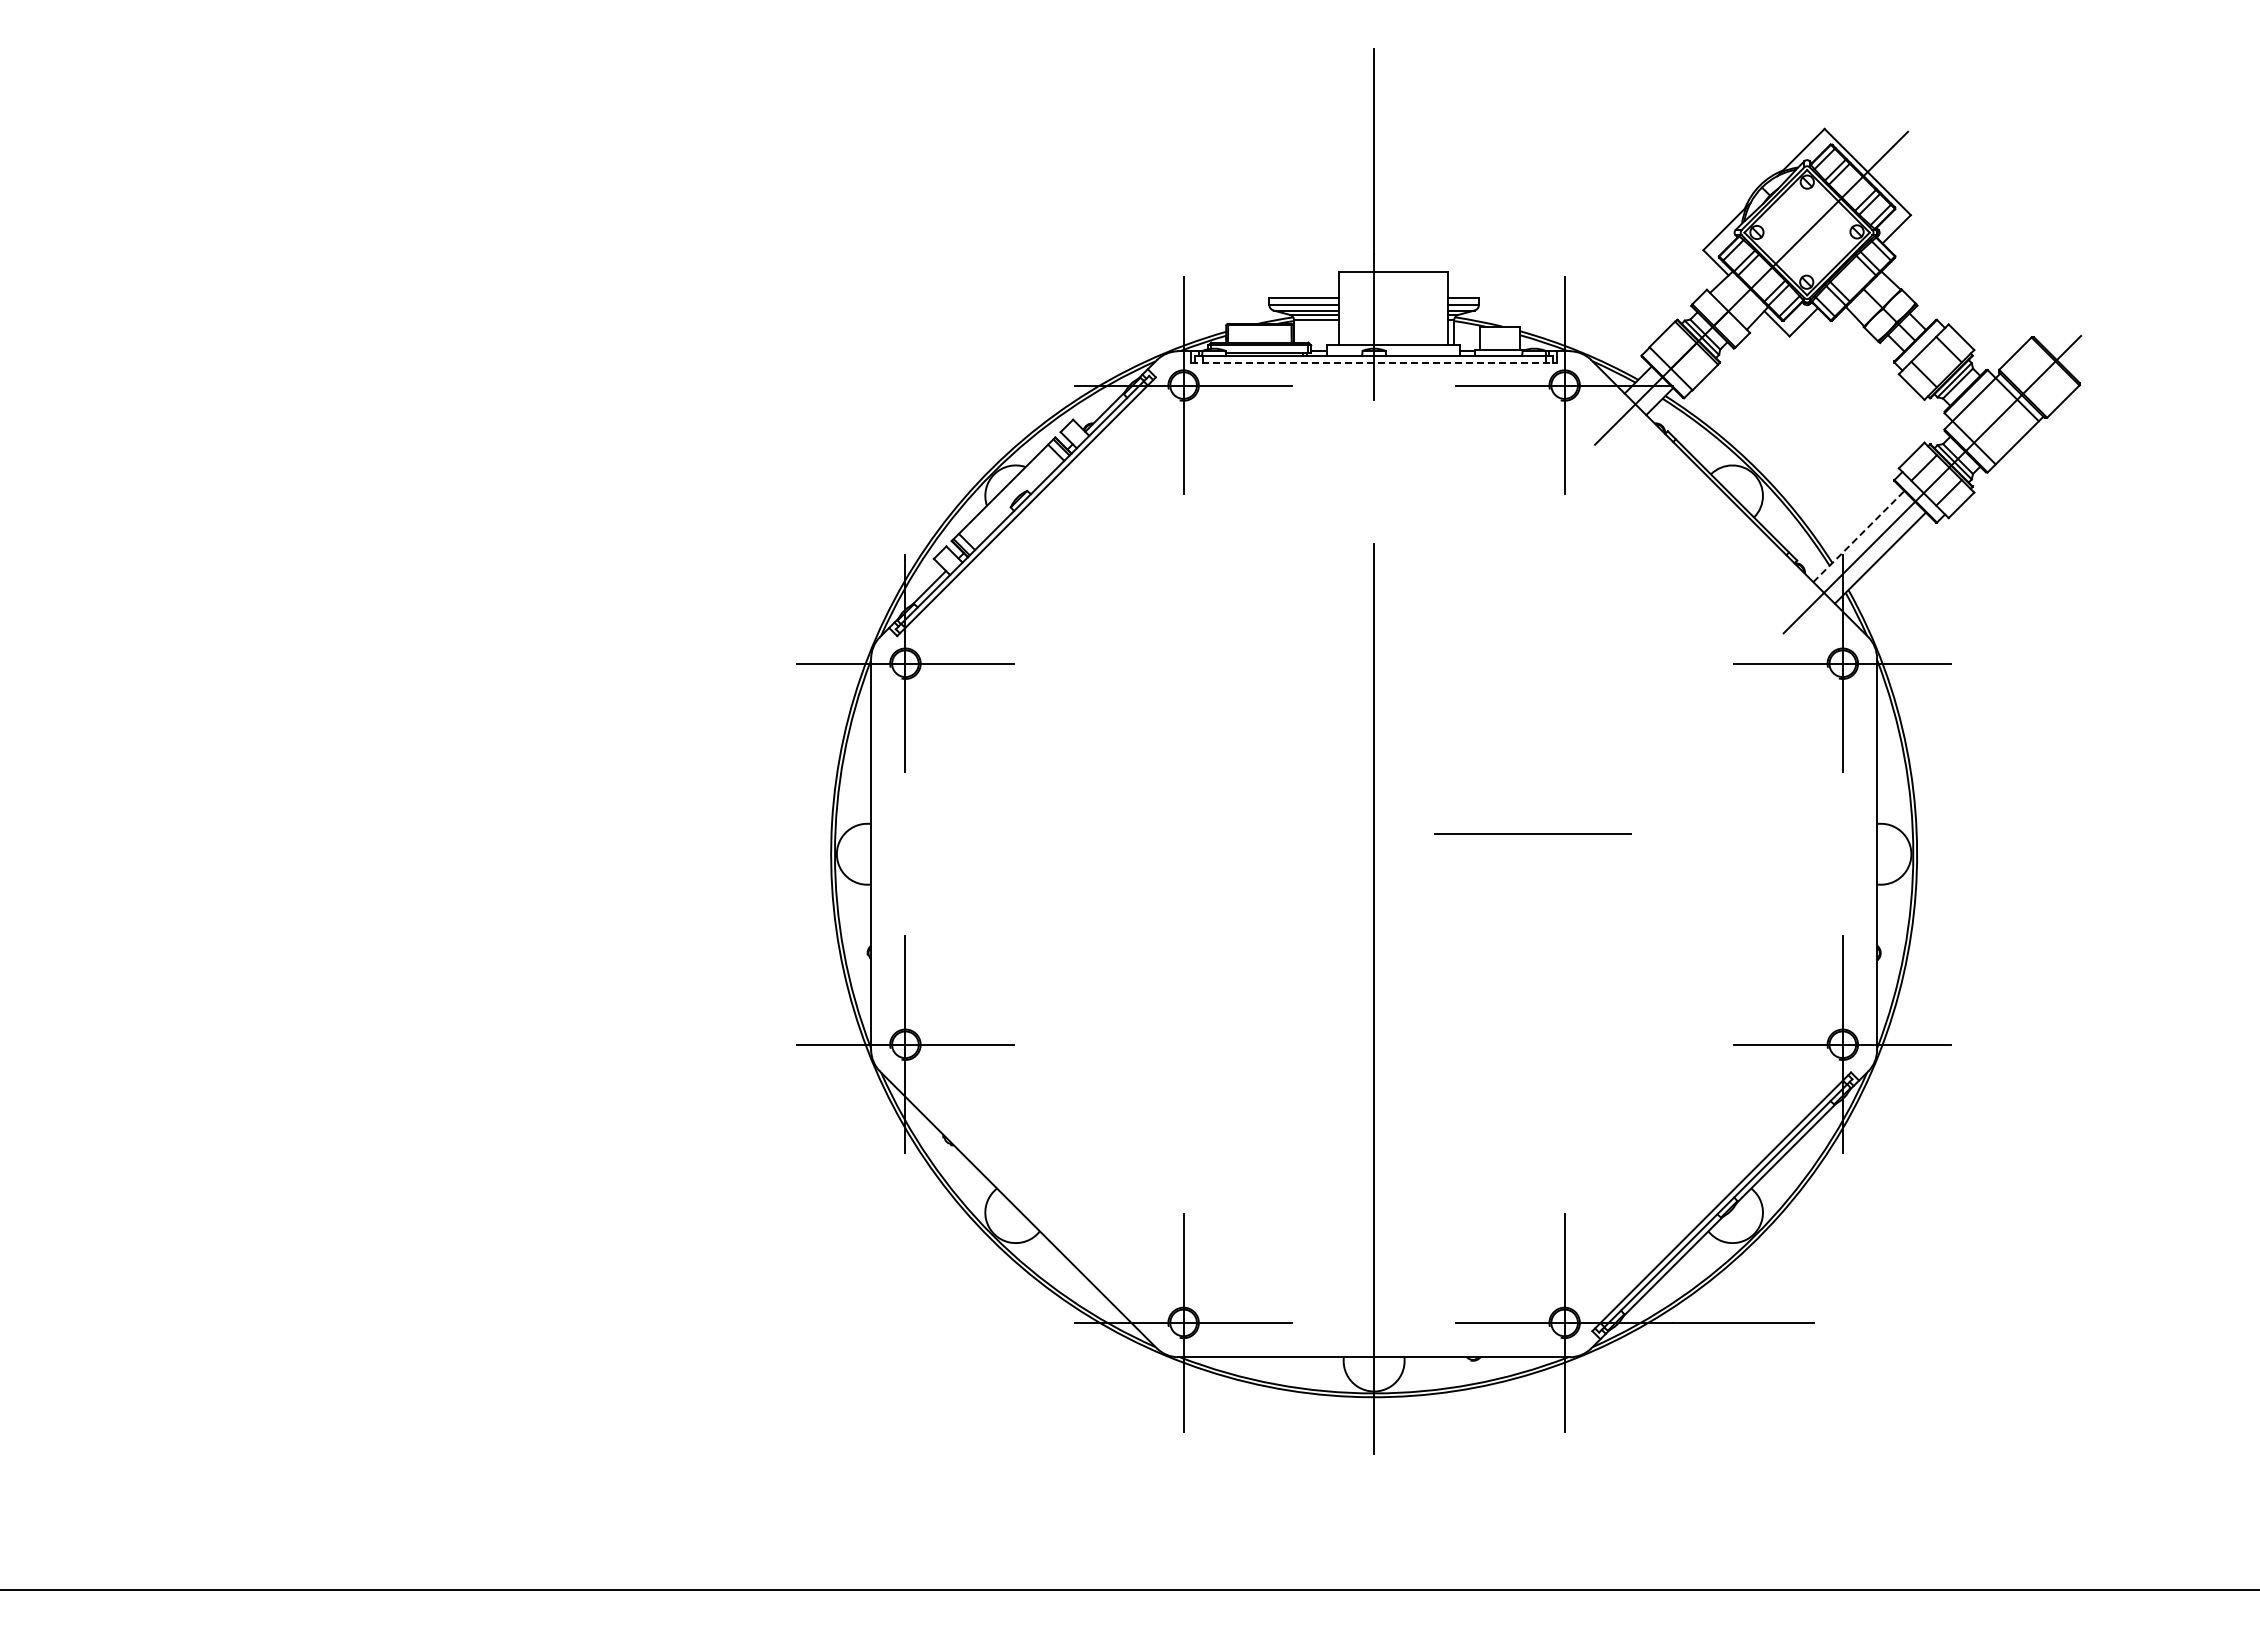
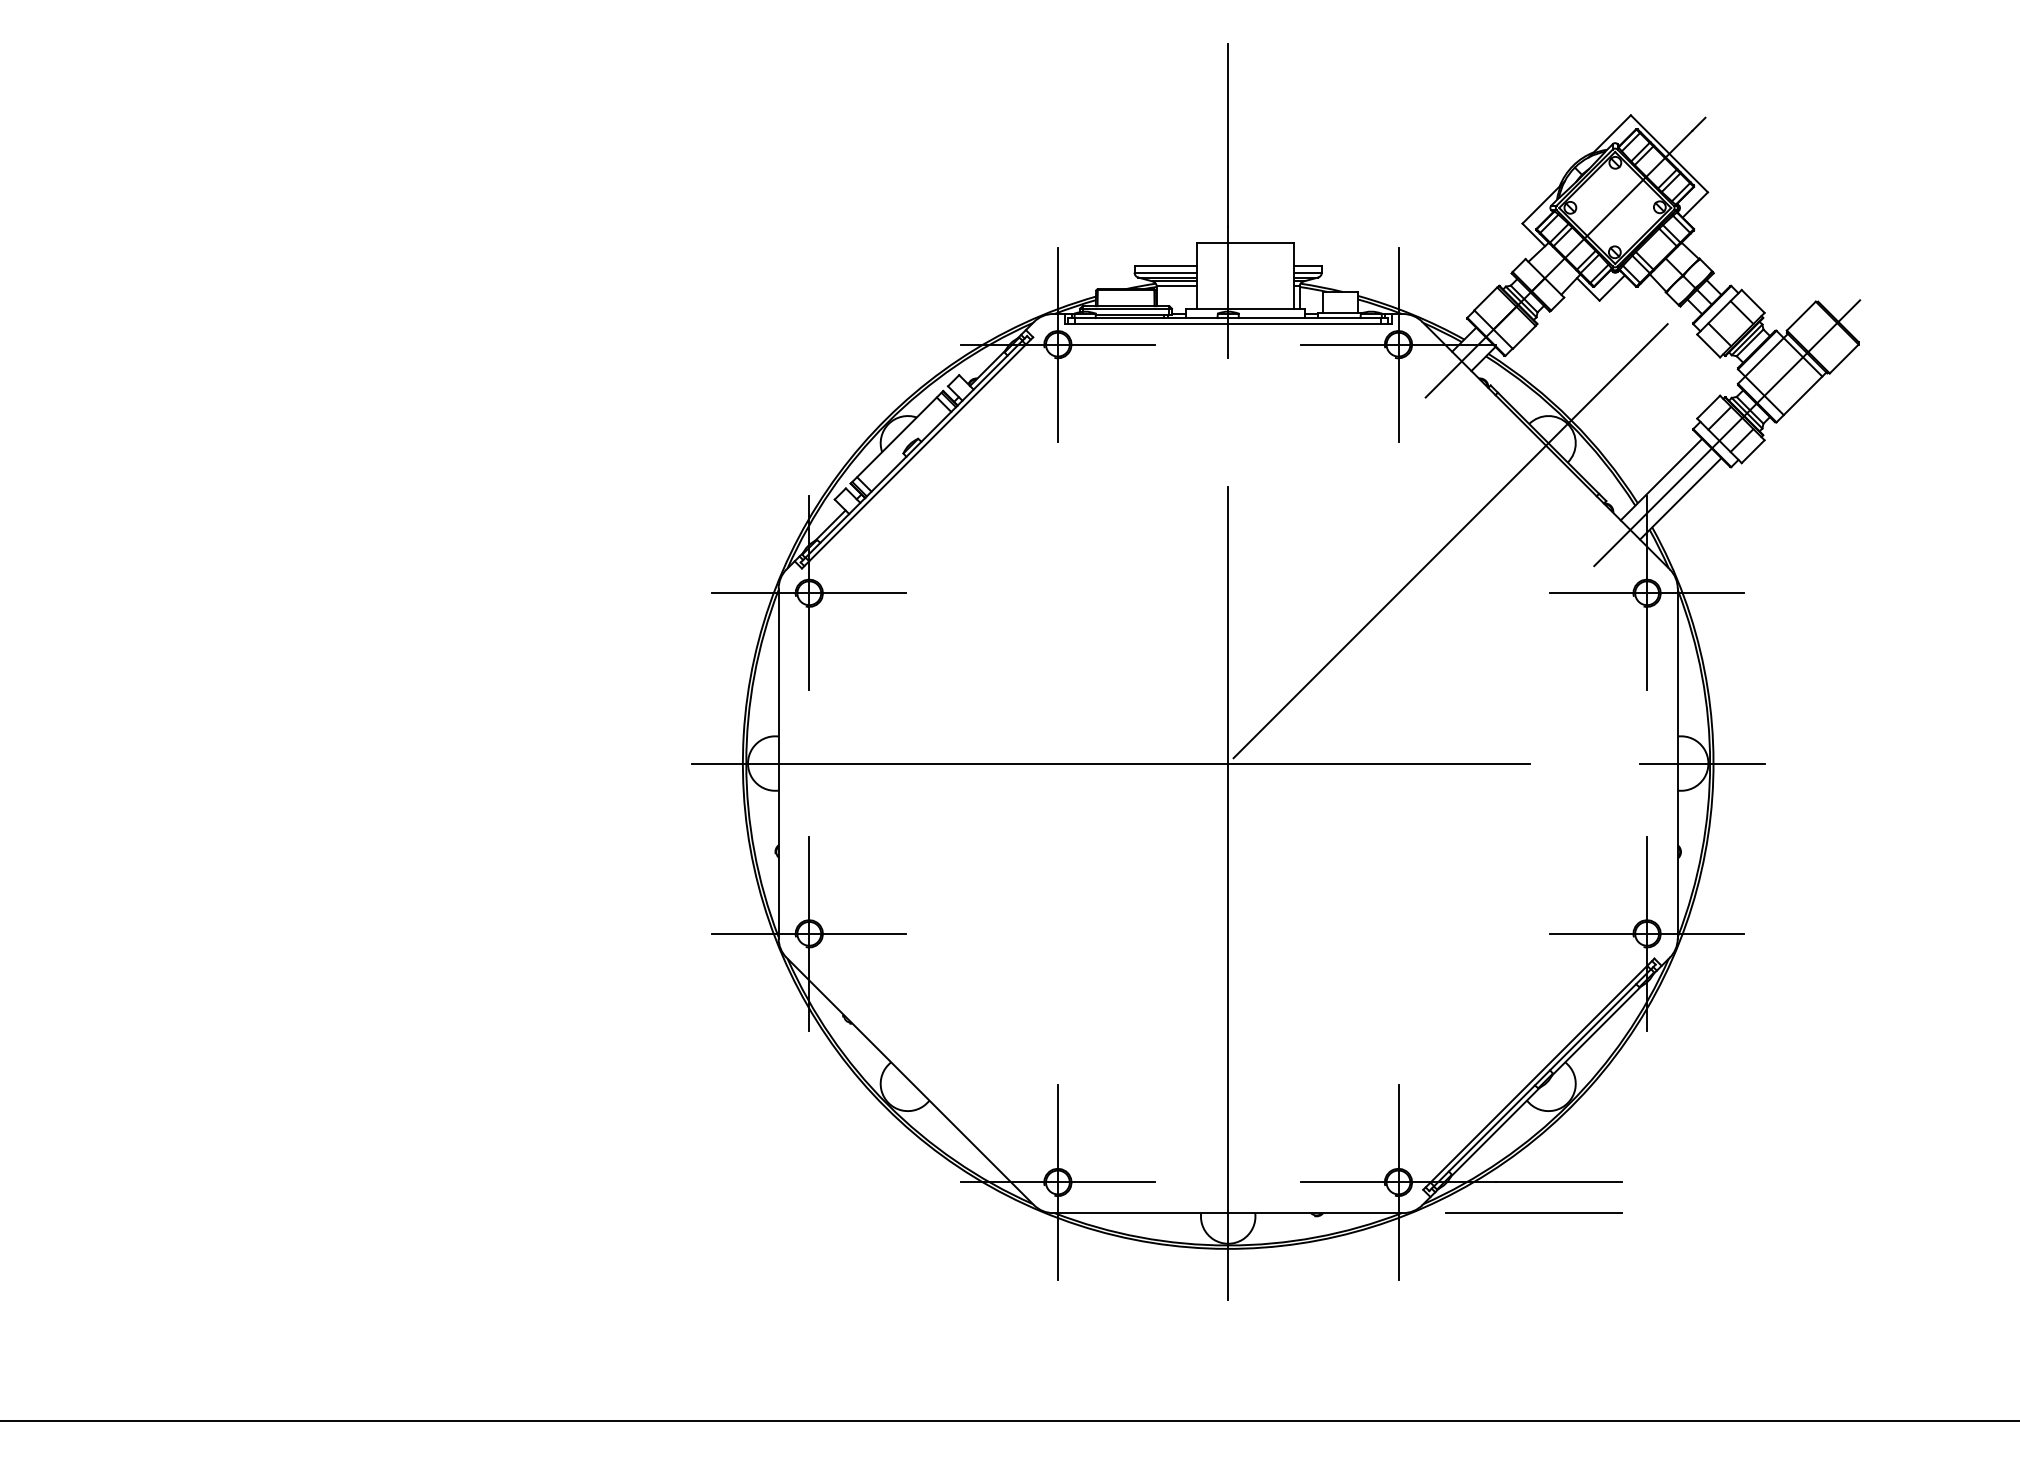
line: (1374, 362) -> (1228, 324), dashed -> solid
line: (1859, 536) -> (1662, 479), dashed -> solid
line: (1622, 605) -> (1450, 541), added
line: (1532, 833) -> (1533, 1212), moved
line: (1242, 854) -> (1110, 763), added
line: (1904, 854) -> (1702, 763), added

